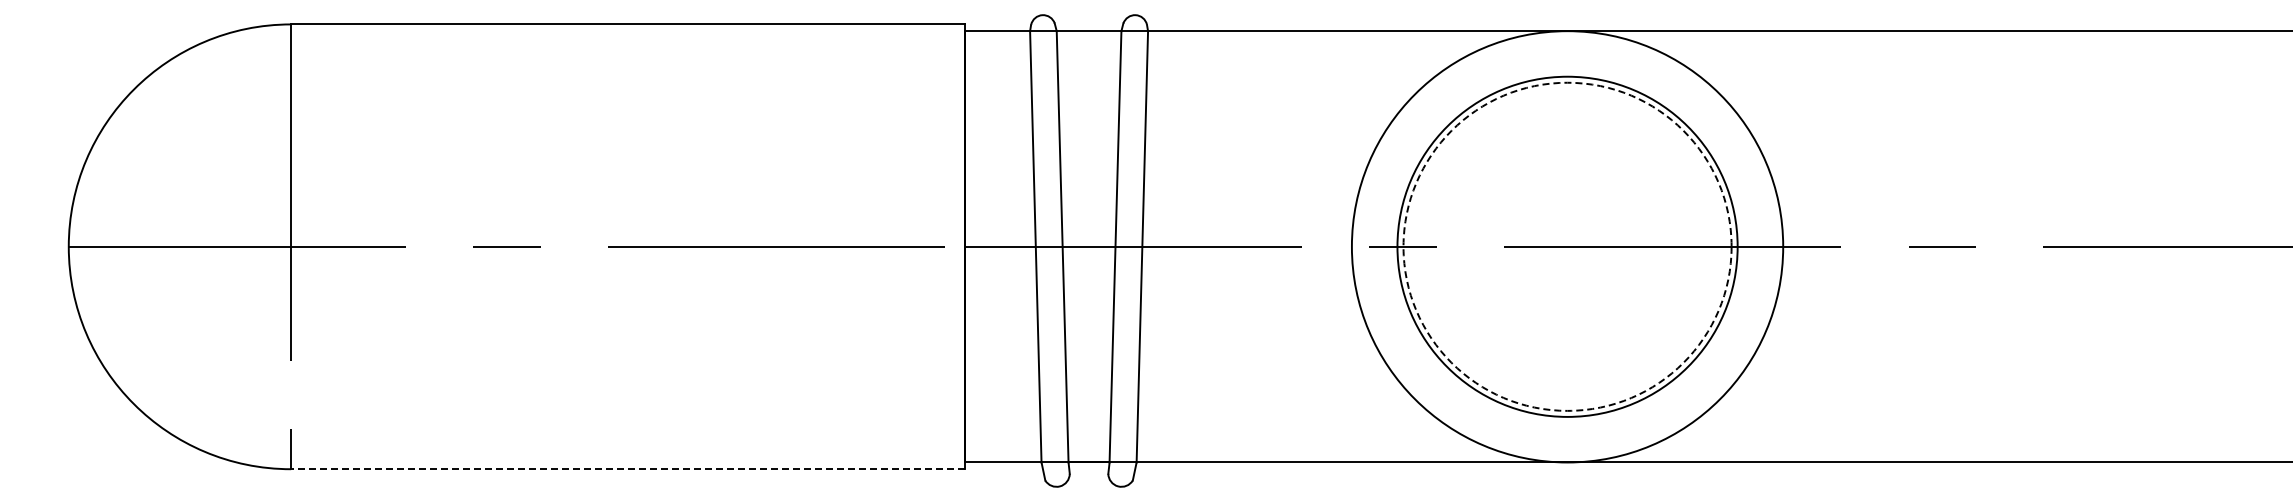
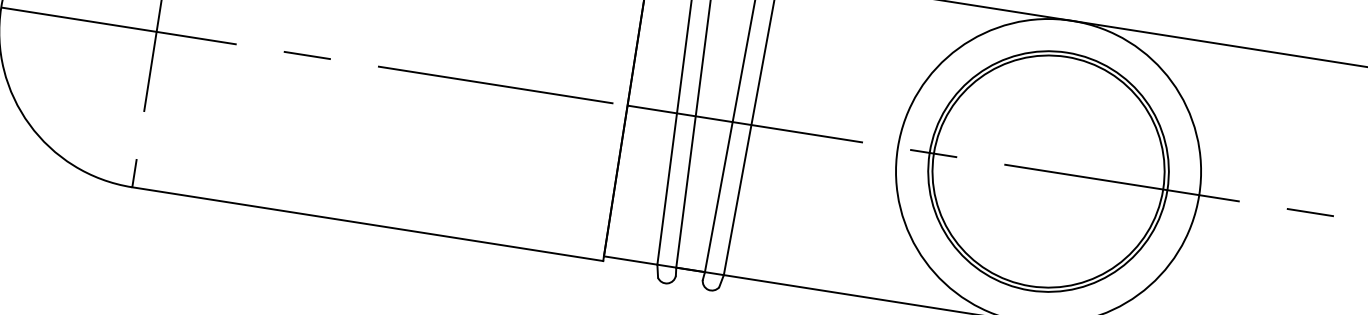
circle: (1567, 246) -> (1048, 171), dashed -> solid
line: (628, 469) -> (368, 224), dashed -> solid

